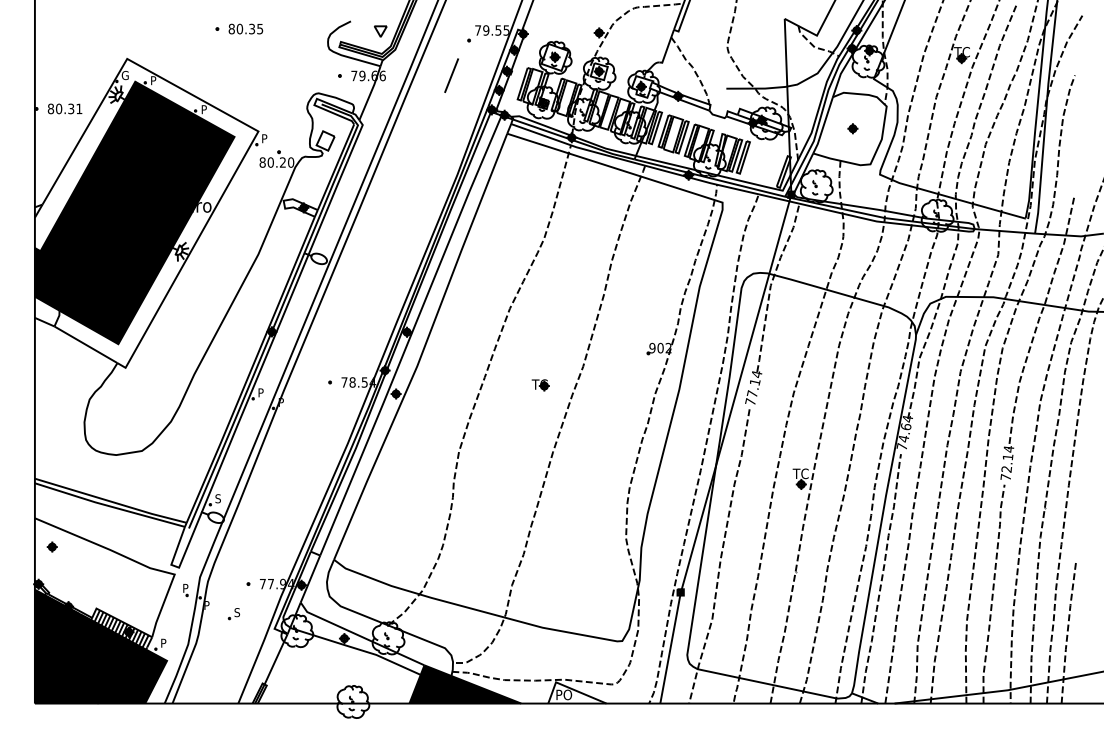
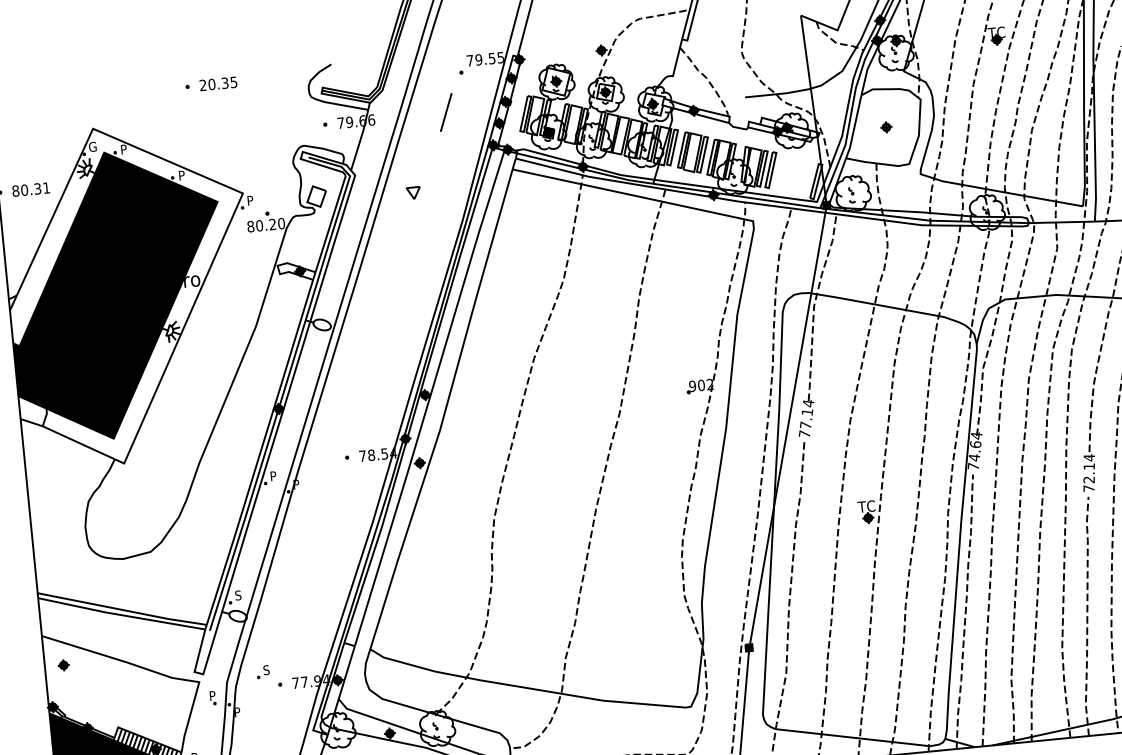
text: (231, 28) -> (202, 84), 80.35 -> 20.35
part: (380, 31) -> (413, 193), moved
part: (540, 385) -> (575, 438), removed
part: (233, 614) -> (262, 672), moved

